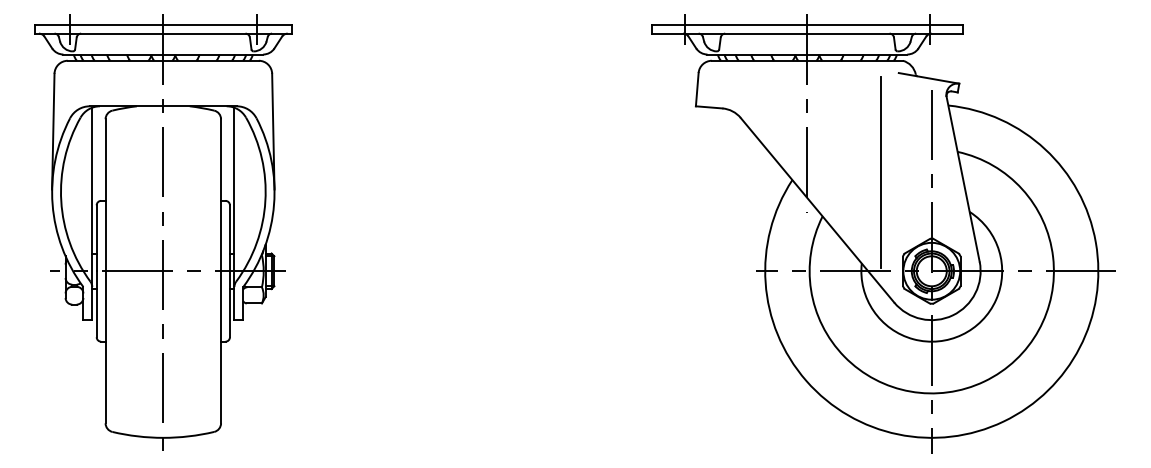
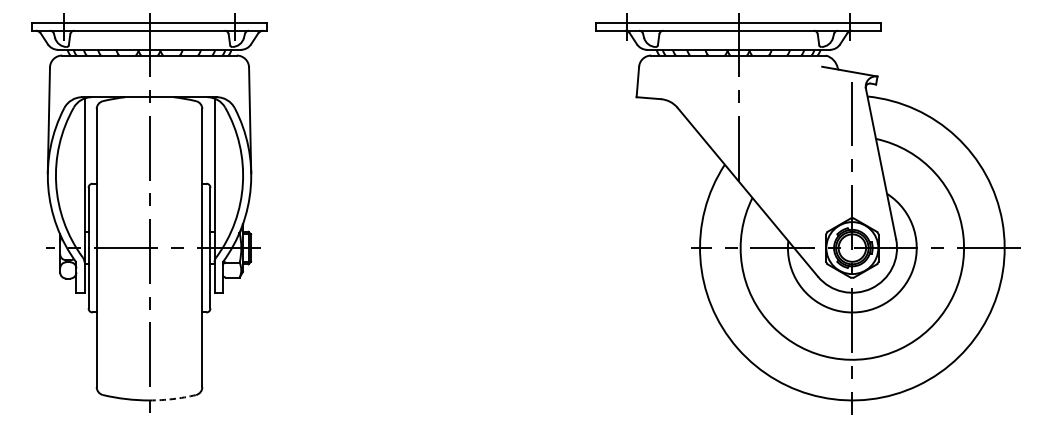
line: (880, 172) -> (805, 157), removed
arc: (188, 436) -> (172, 399), solid -> dashed

